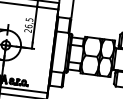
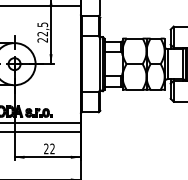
text: (28, 26) -> (42, 33), 26,5 -> 22,5

